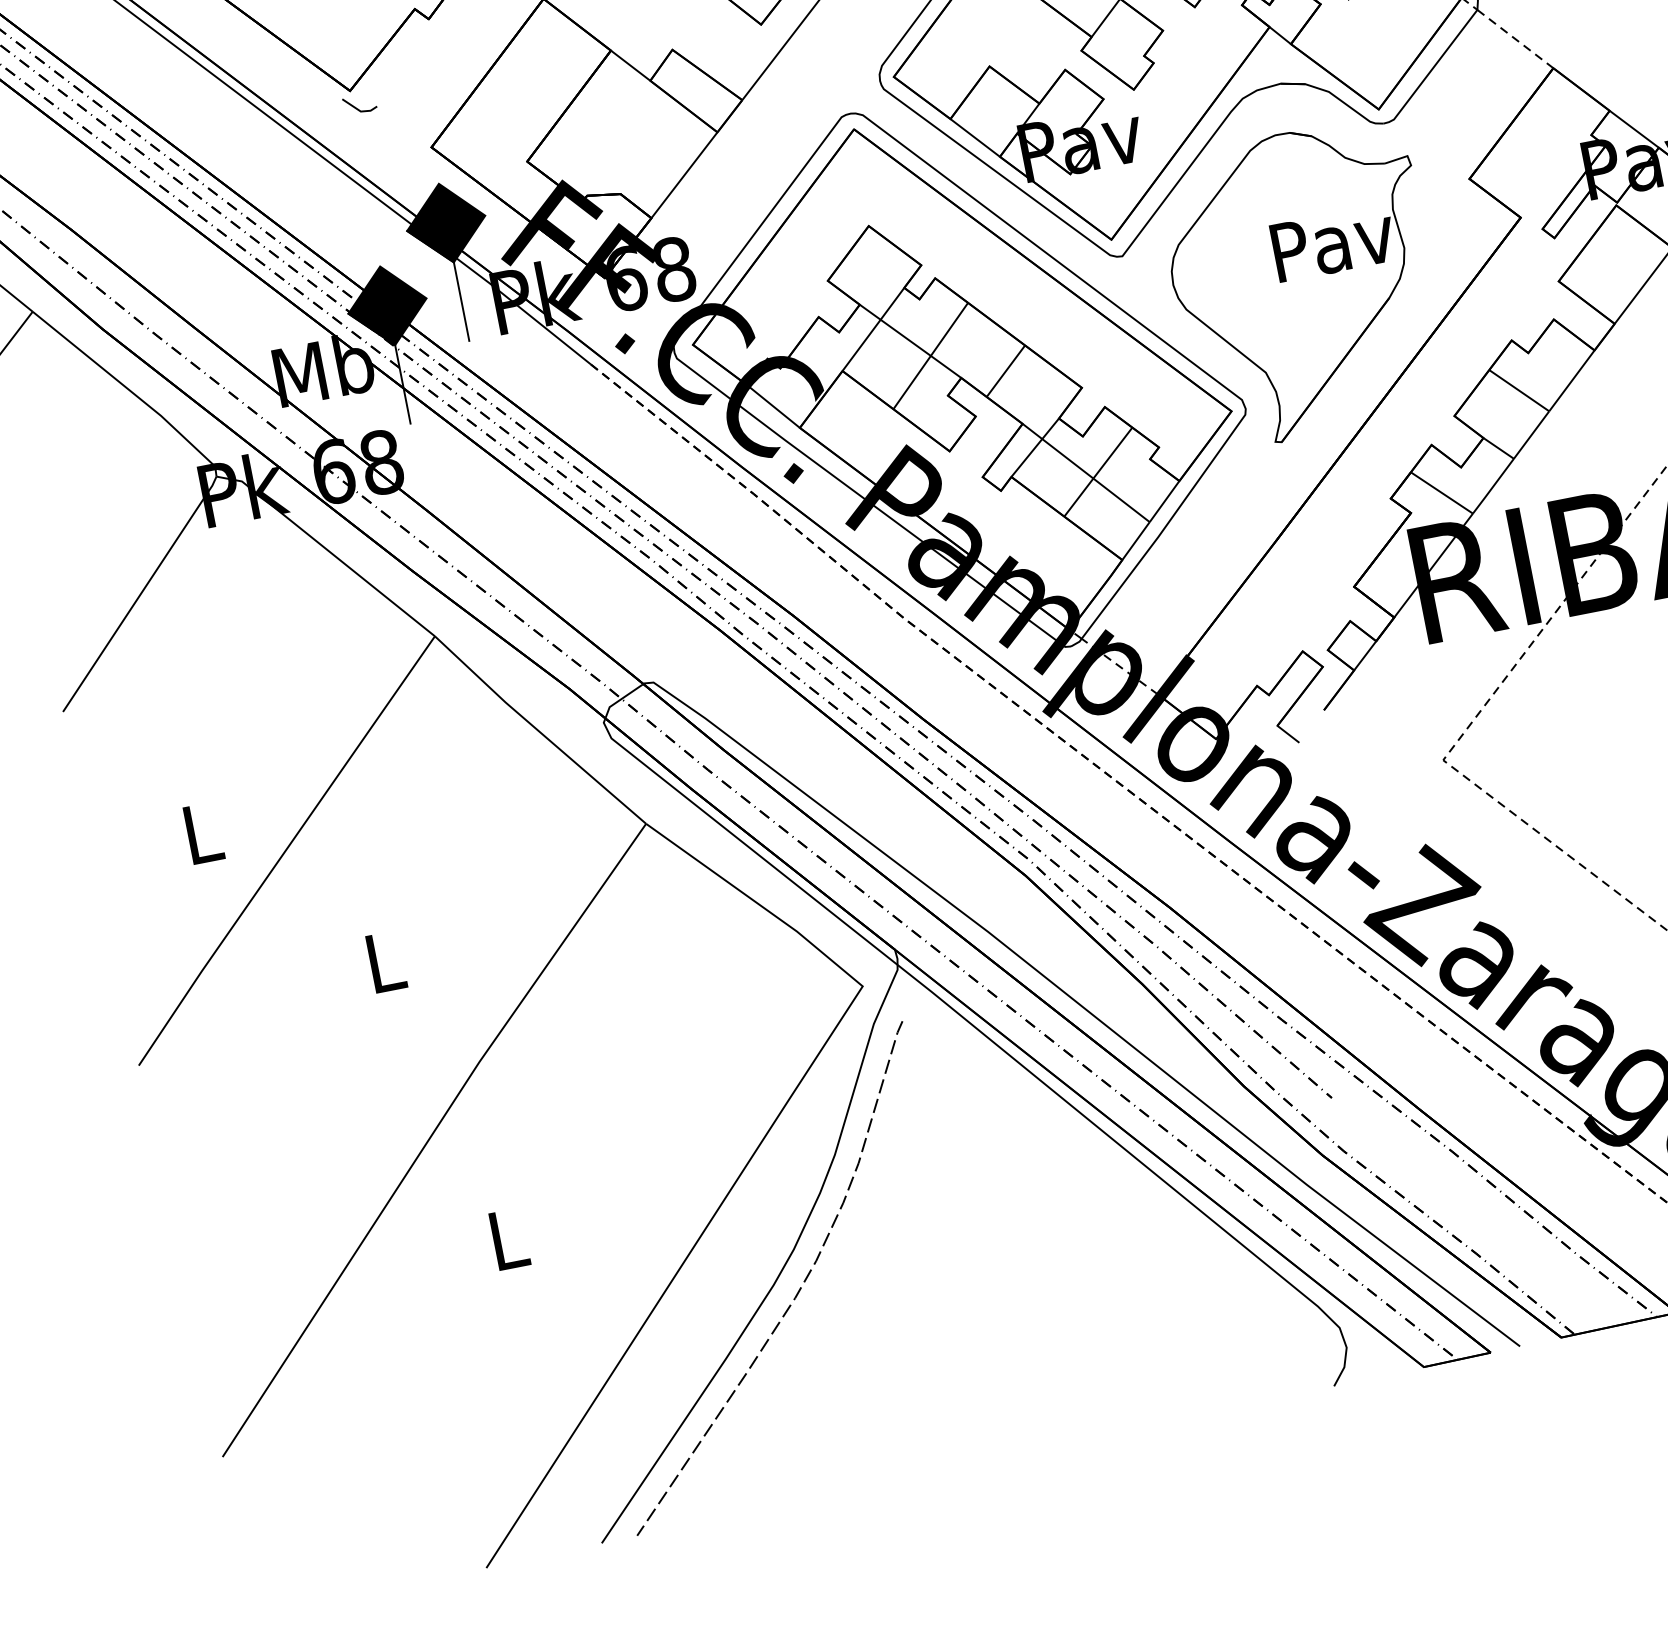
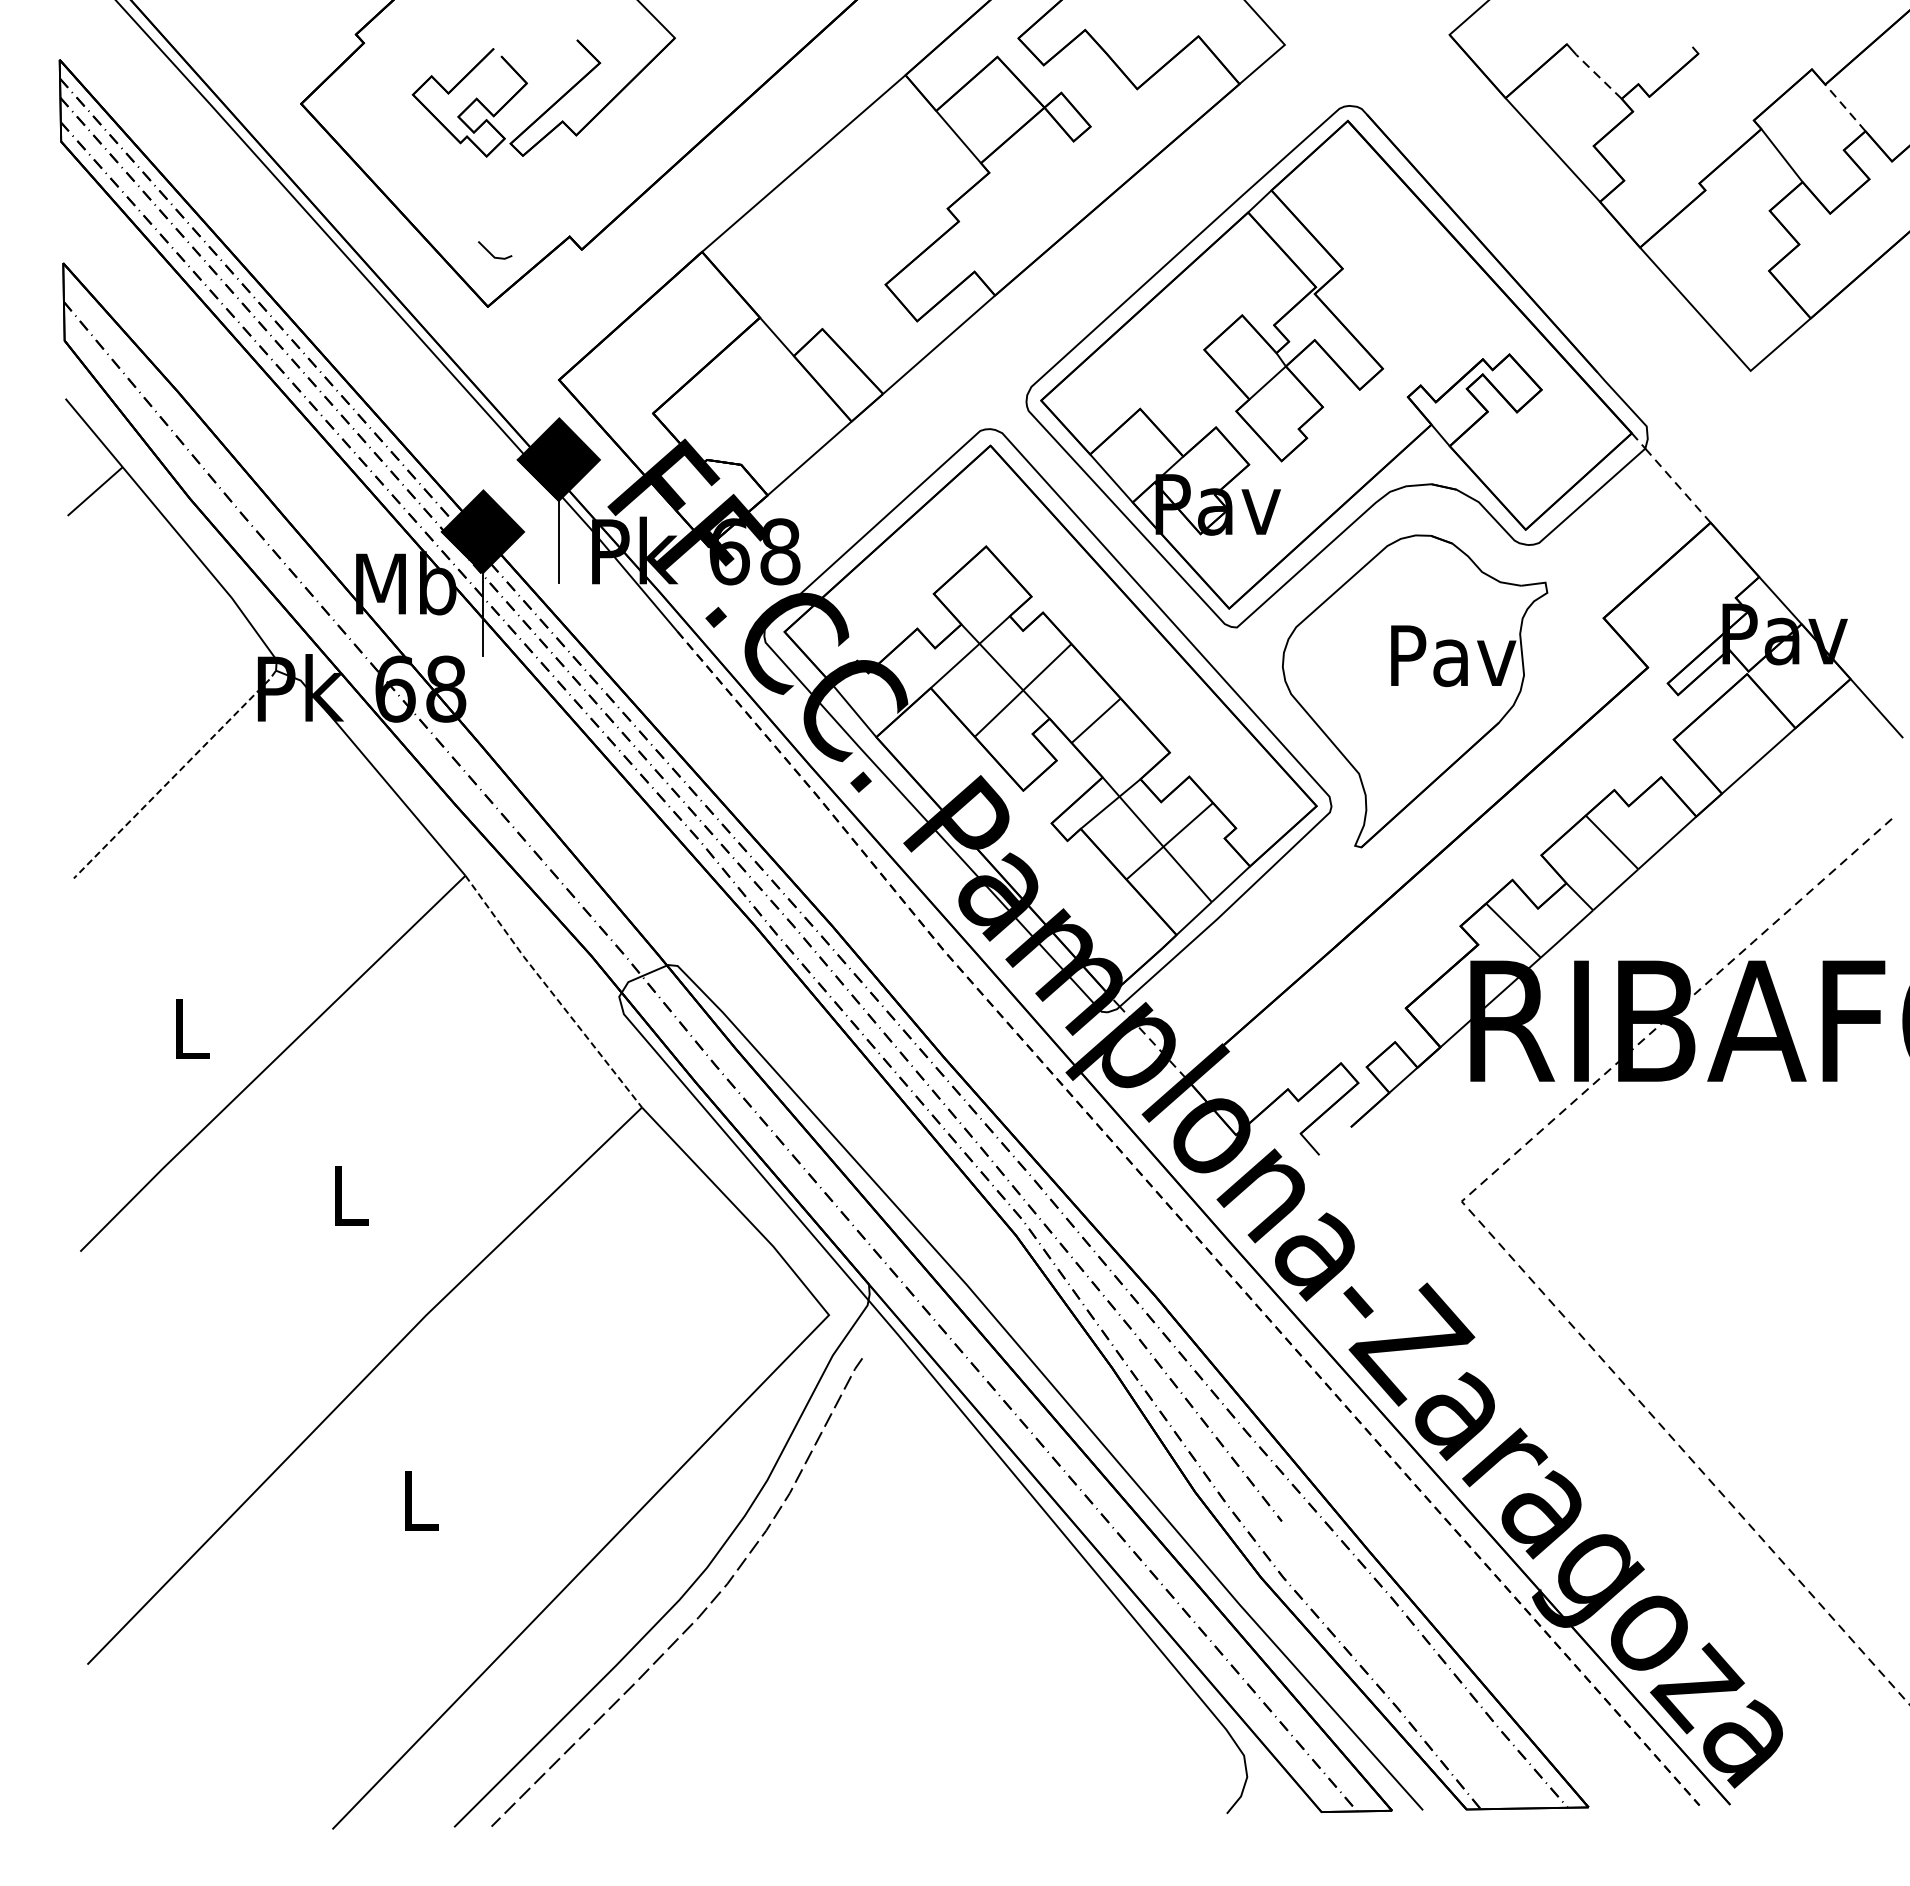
line: (357, 108) -> (491, 253), moved
line: (141, 593) -> (176, 774), solid -> dashed
line: (539, 731) -> (552, 992), solid -> dashed

